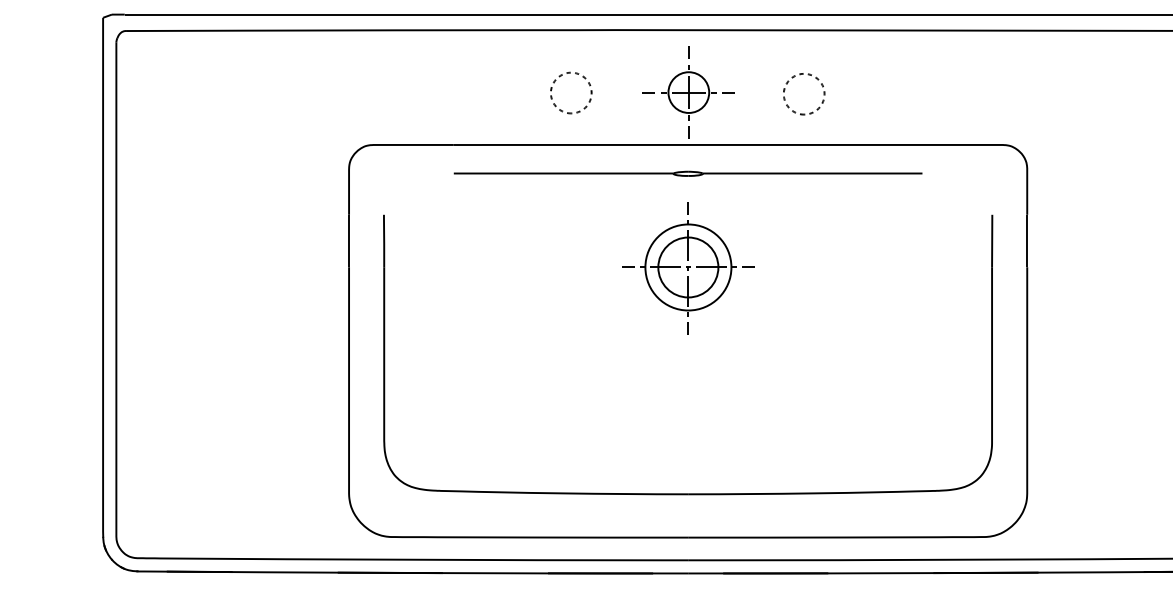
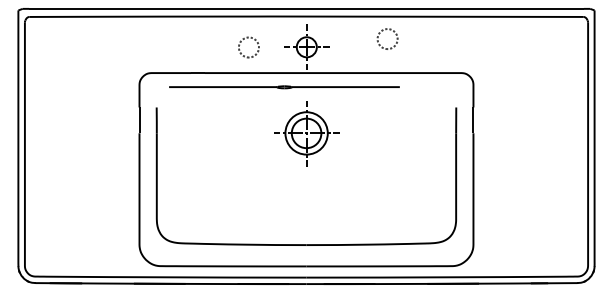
part: (799, 76) -> (385, 30), moved
part: (688, 174) -> (284, 87), moved

